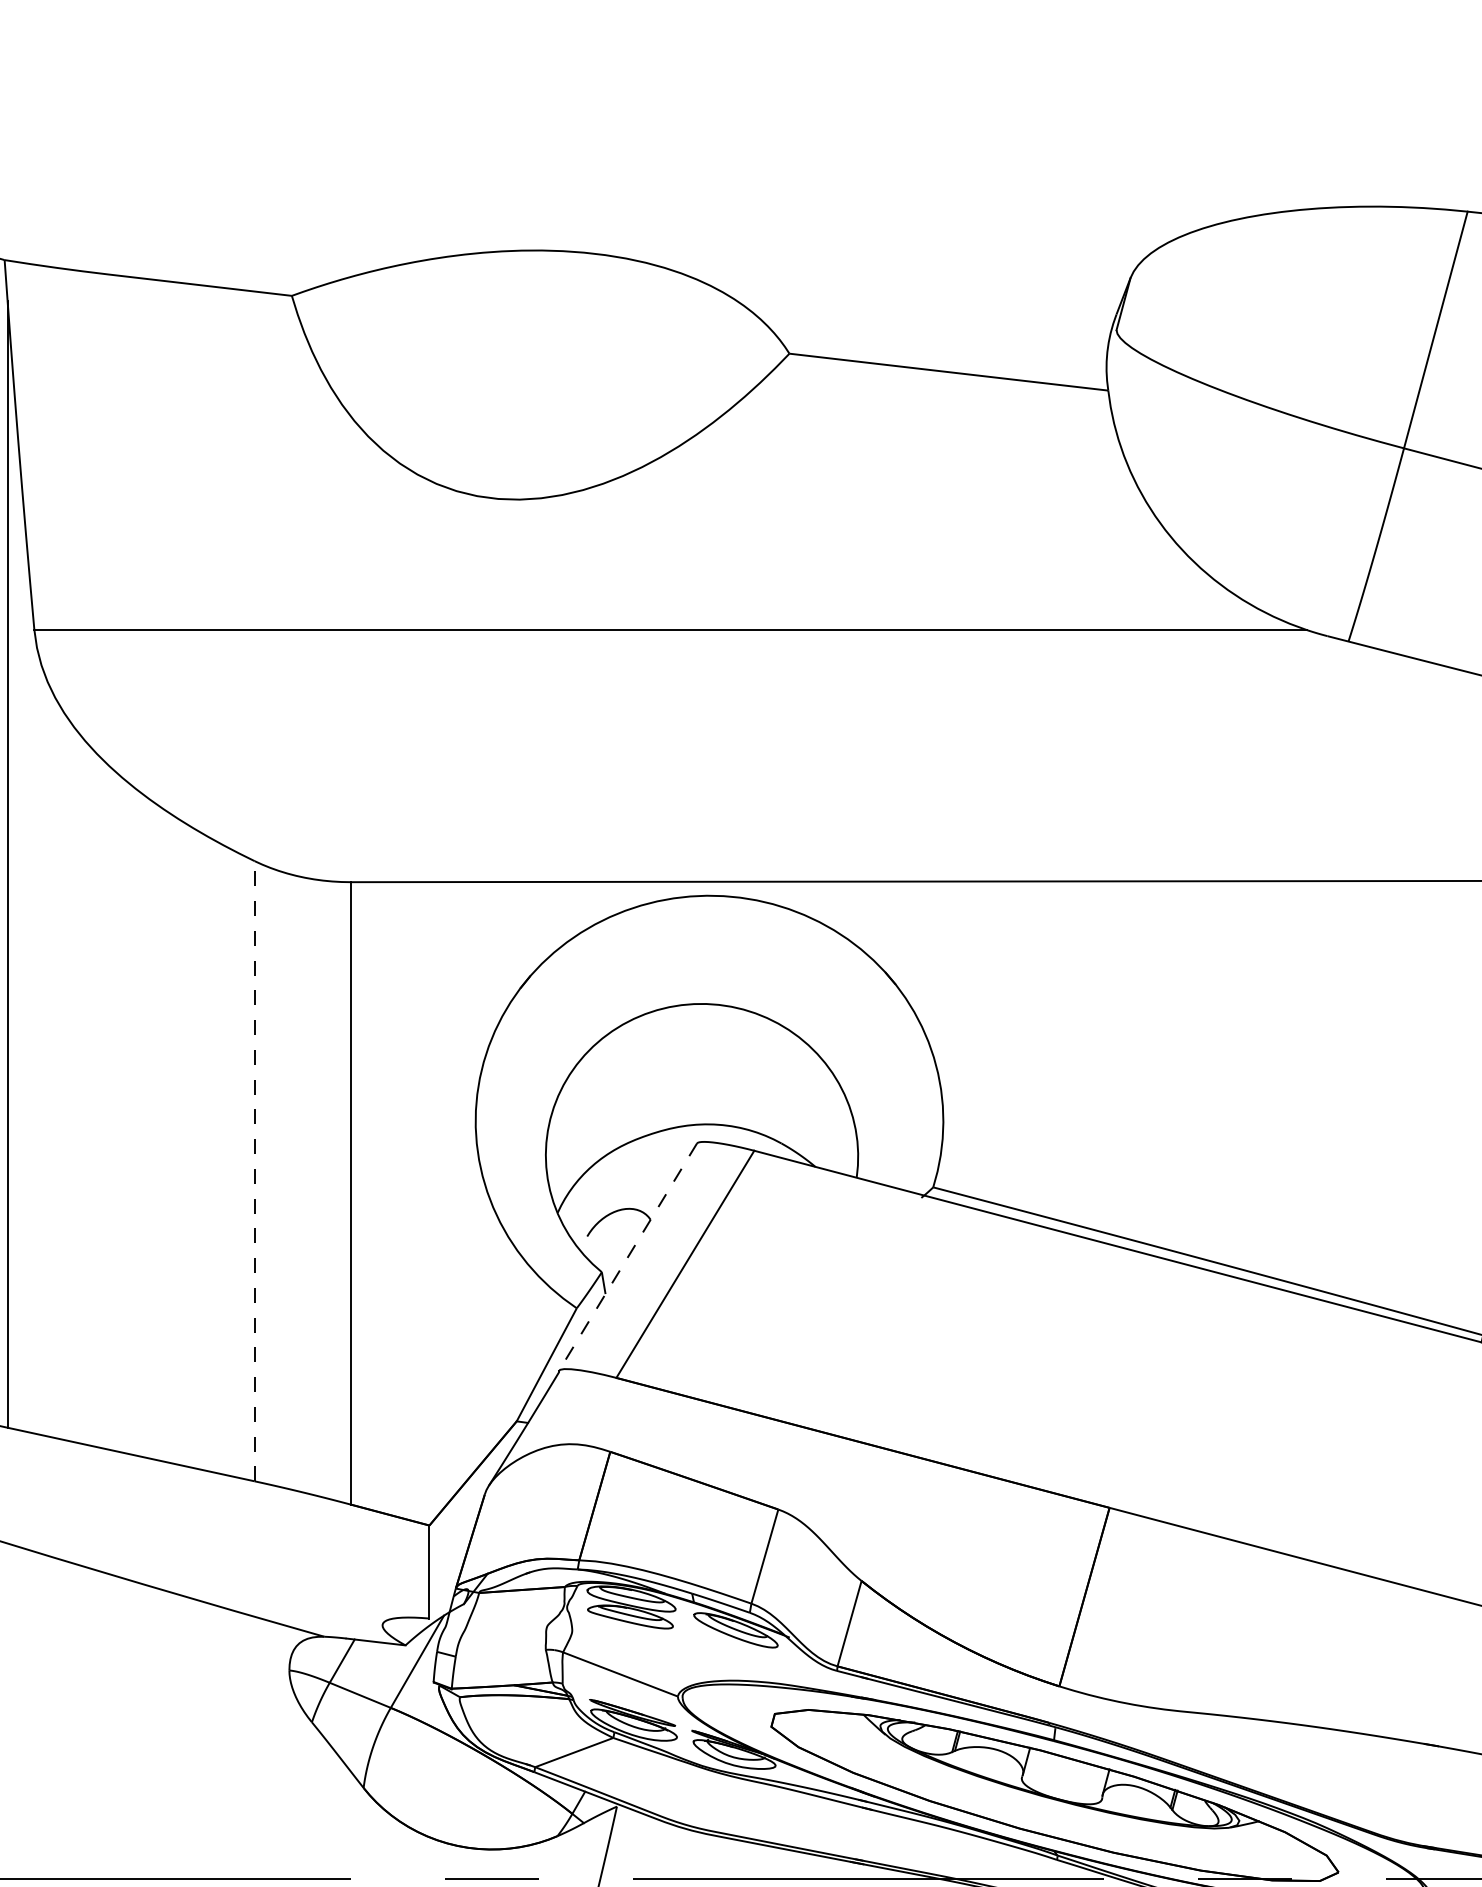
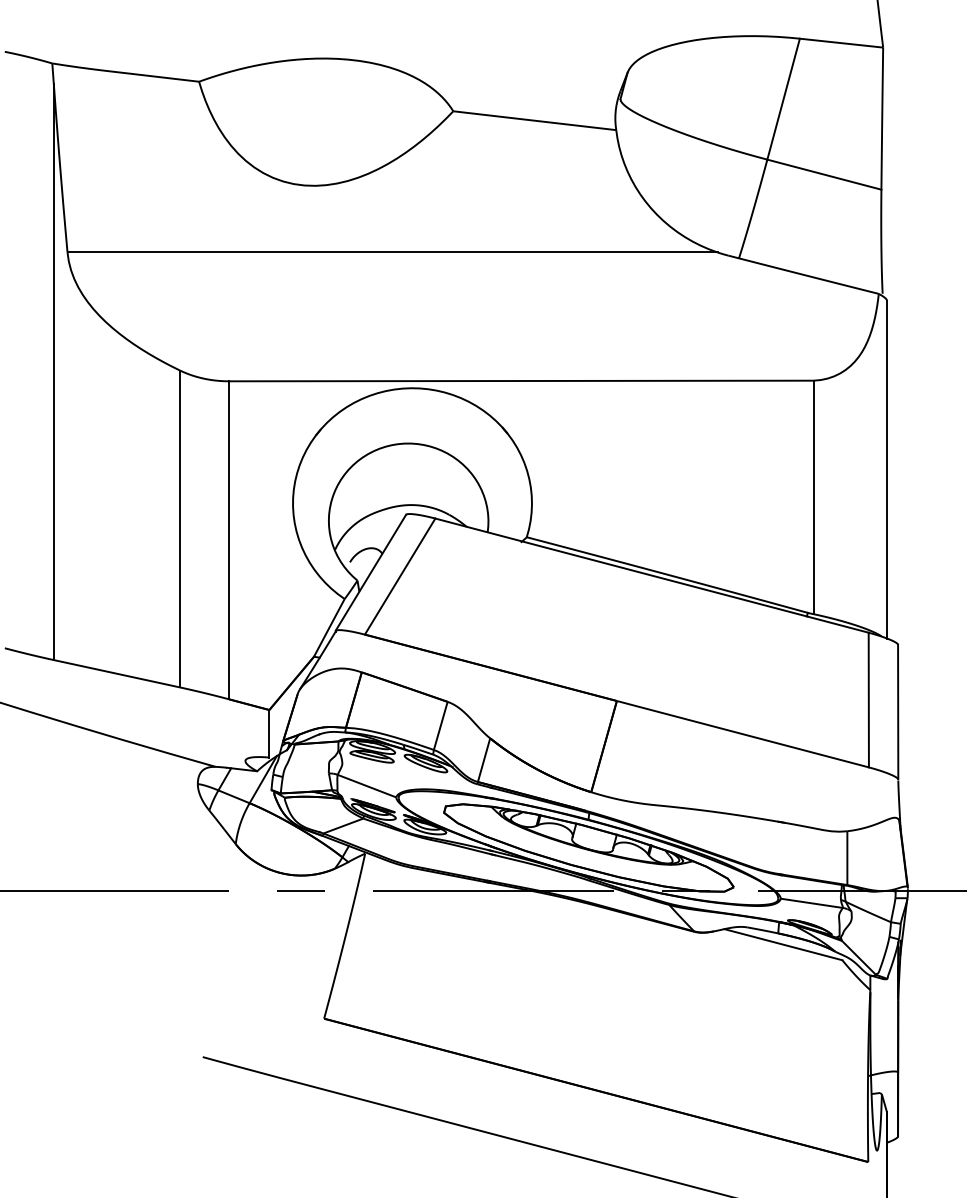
line: (255, 1170) -> (180, 528), dashed -> solid
line: (627, 1256) -> (370, 572), dashed -> solid

